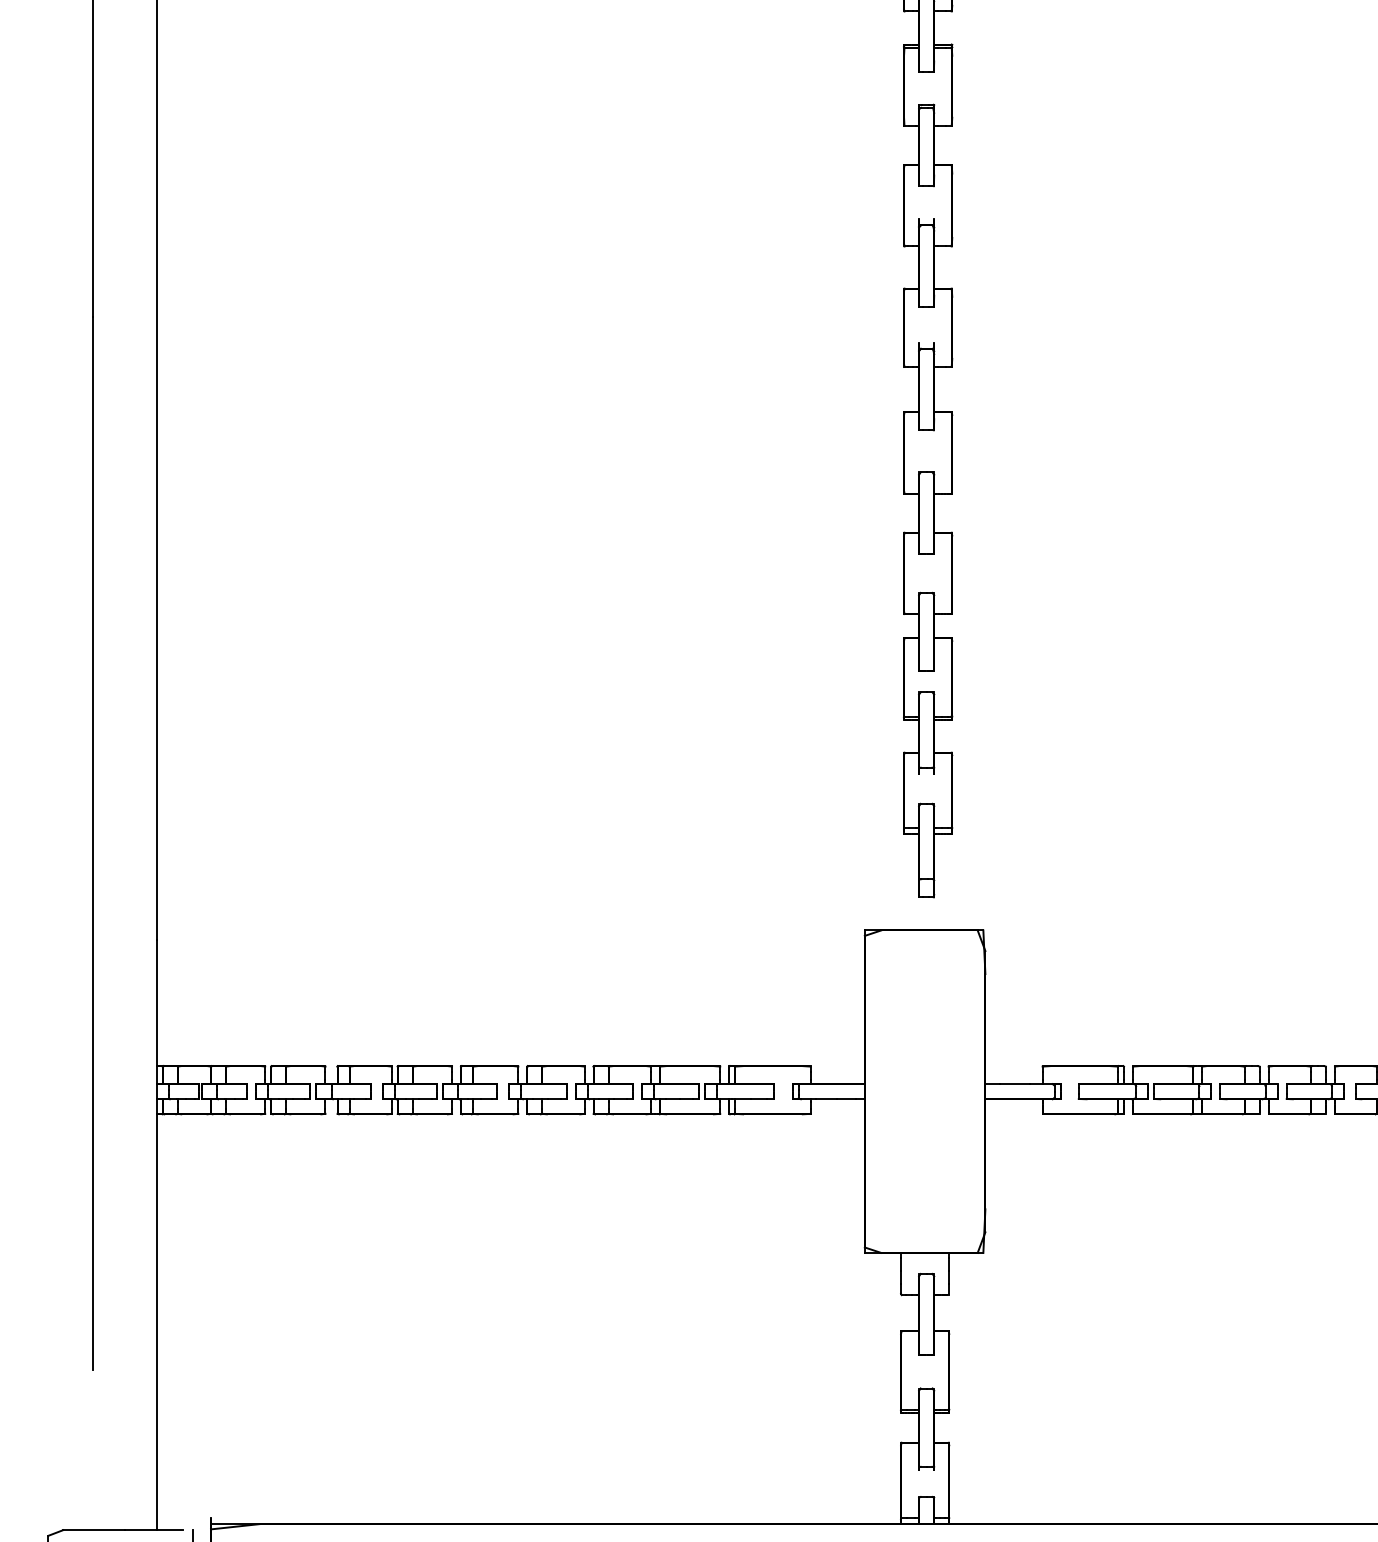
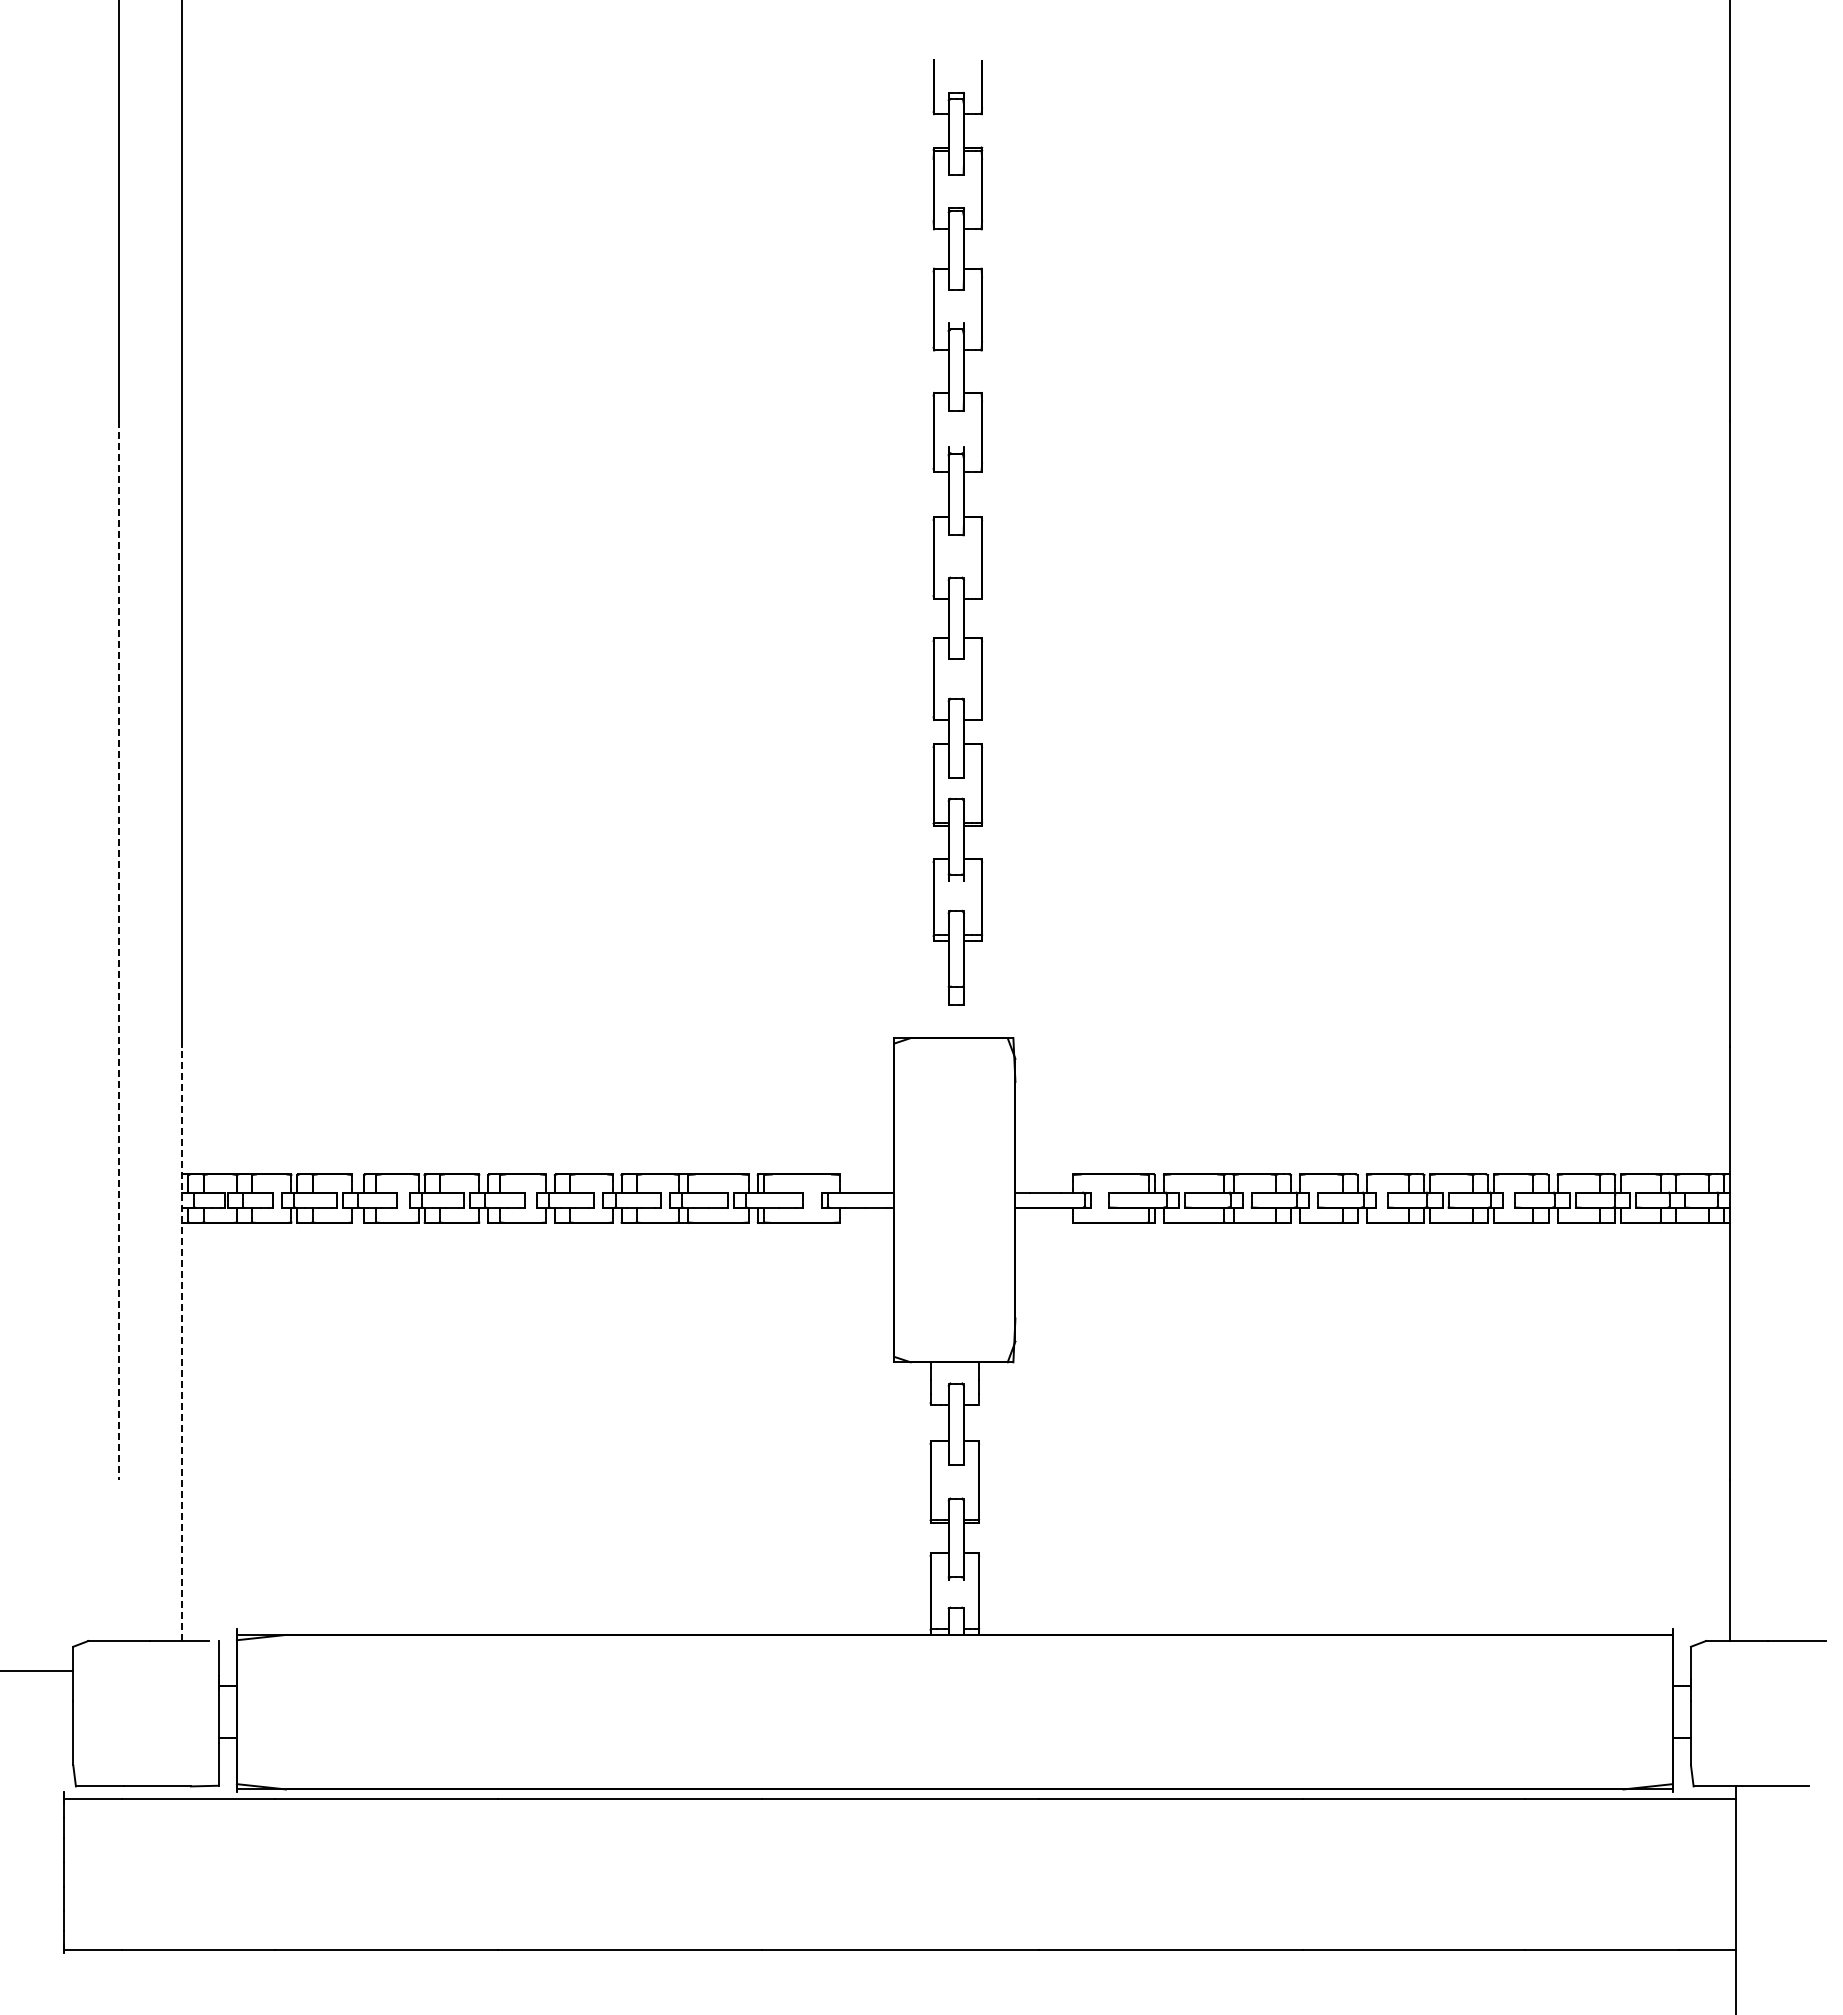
line: (93, 843) -> (118, 950), solid -> dashed
line: (156, 1235) -> (182, 1344), solid -> dashed

